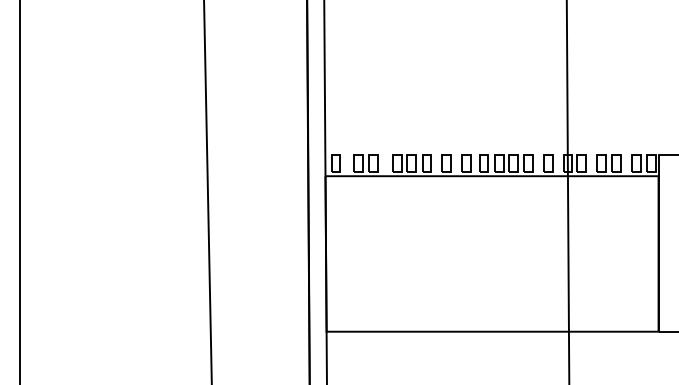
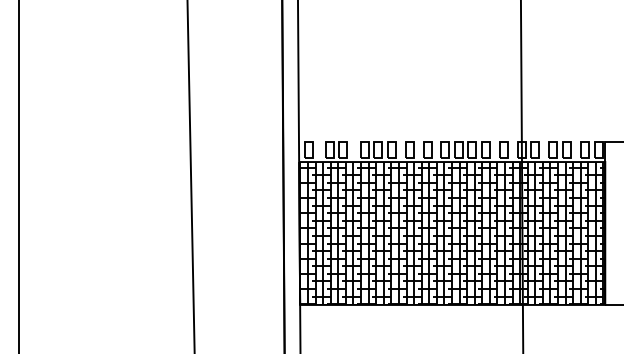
hatch: (492, 253) -> (452, 233), added

